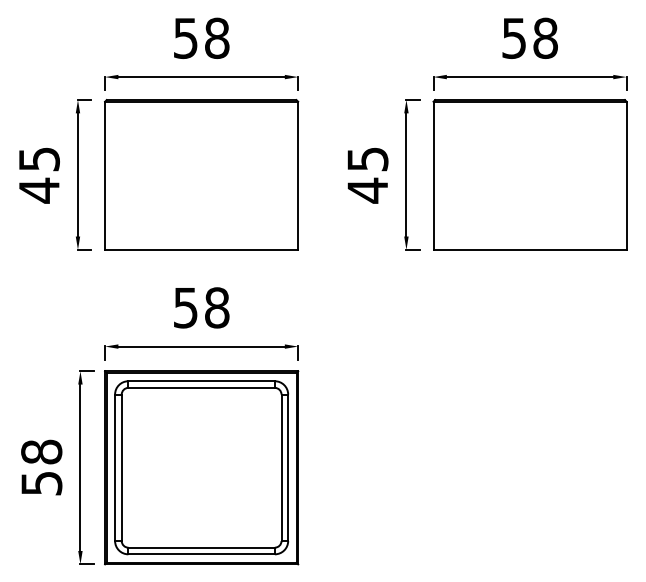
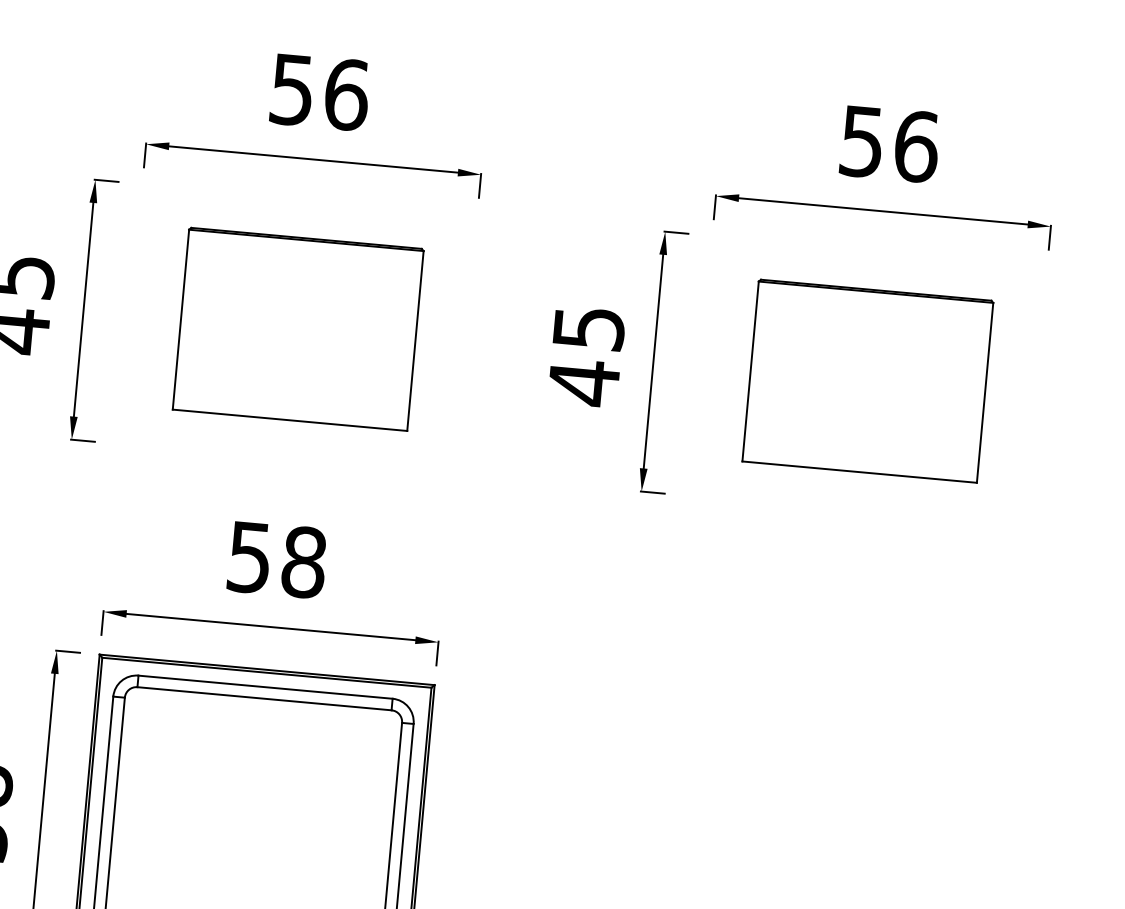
text: (217, 37) -> (347, 93), 58 -> 56
text: (545, 37) -> (916, 145), 58 -> 56
part: (201, 174) -> (297, 328), size x0.7
part: (529, 174) -> (867, 380), size x0.7

